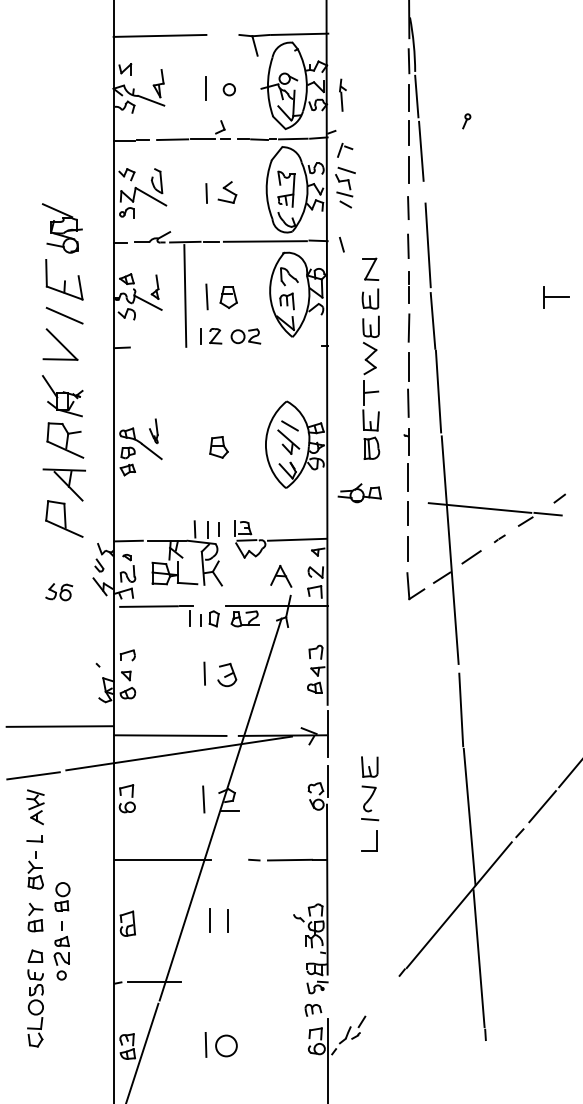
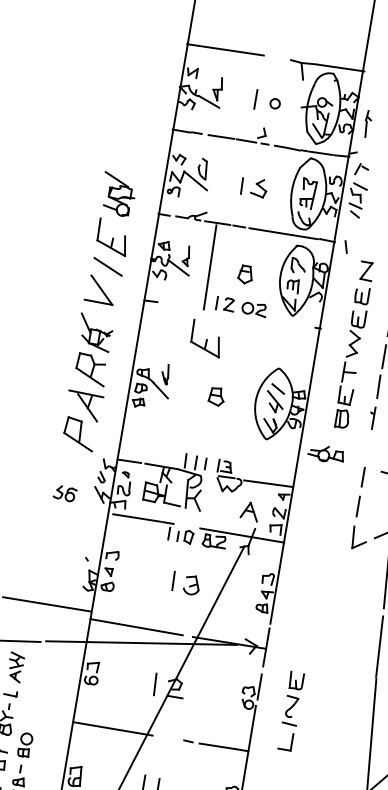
line: (206, 296) -> (227, 270), removed
part: (195, 380) -> (206, 338), added
line: (408, 477) -> (368, 447), removed

